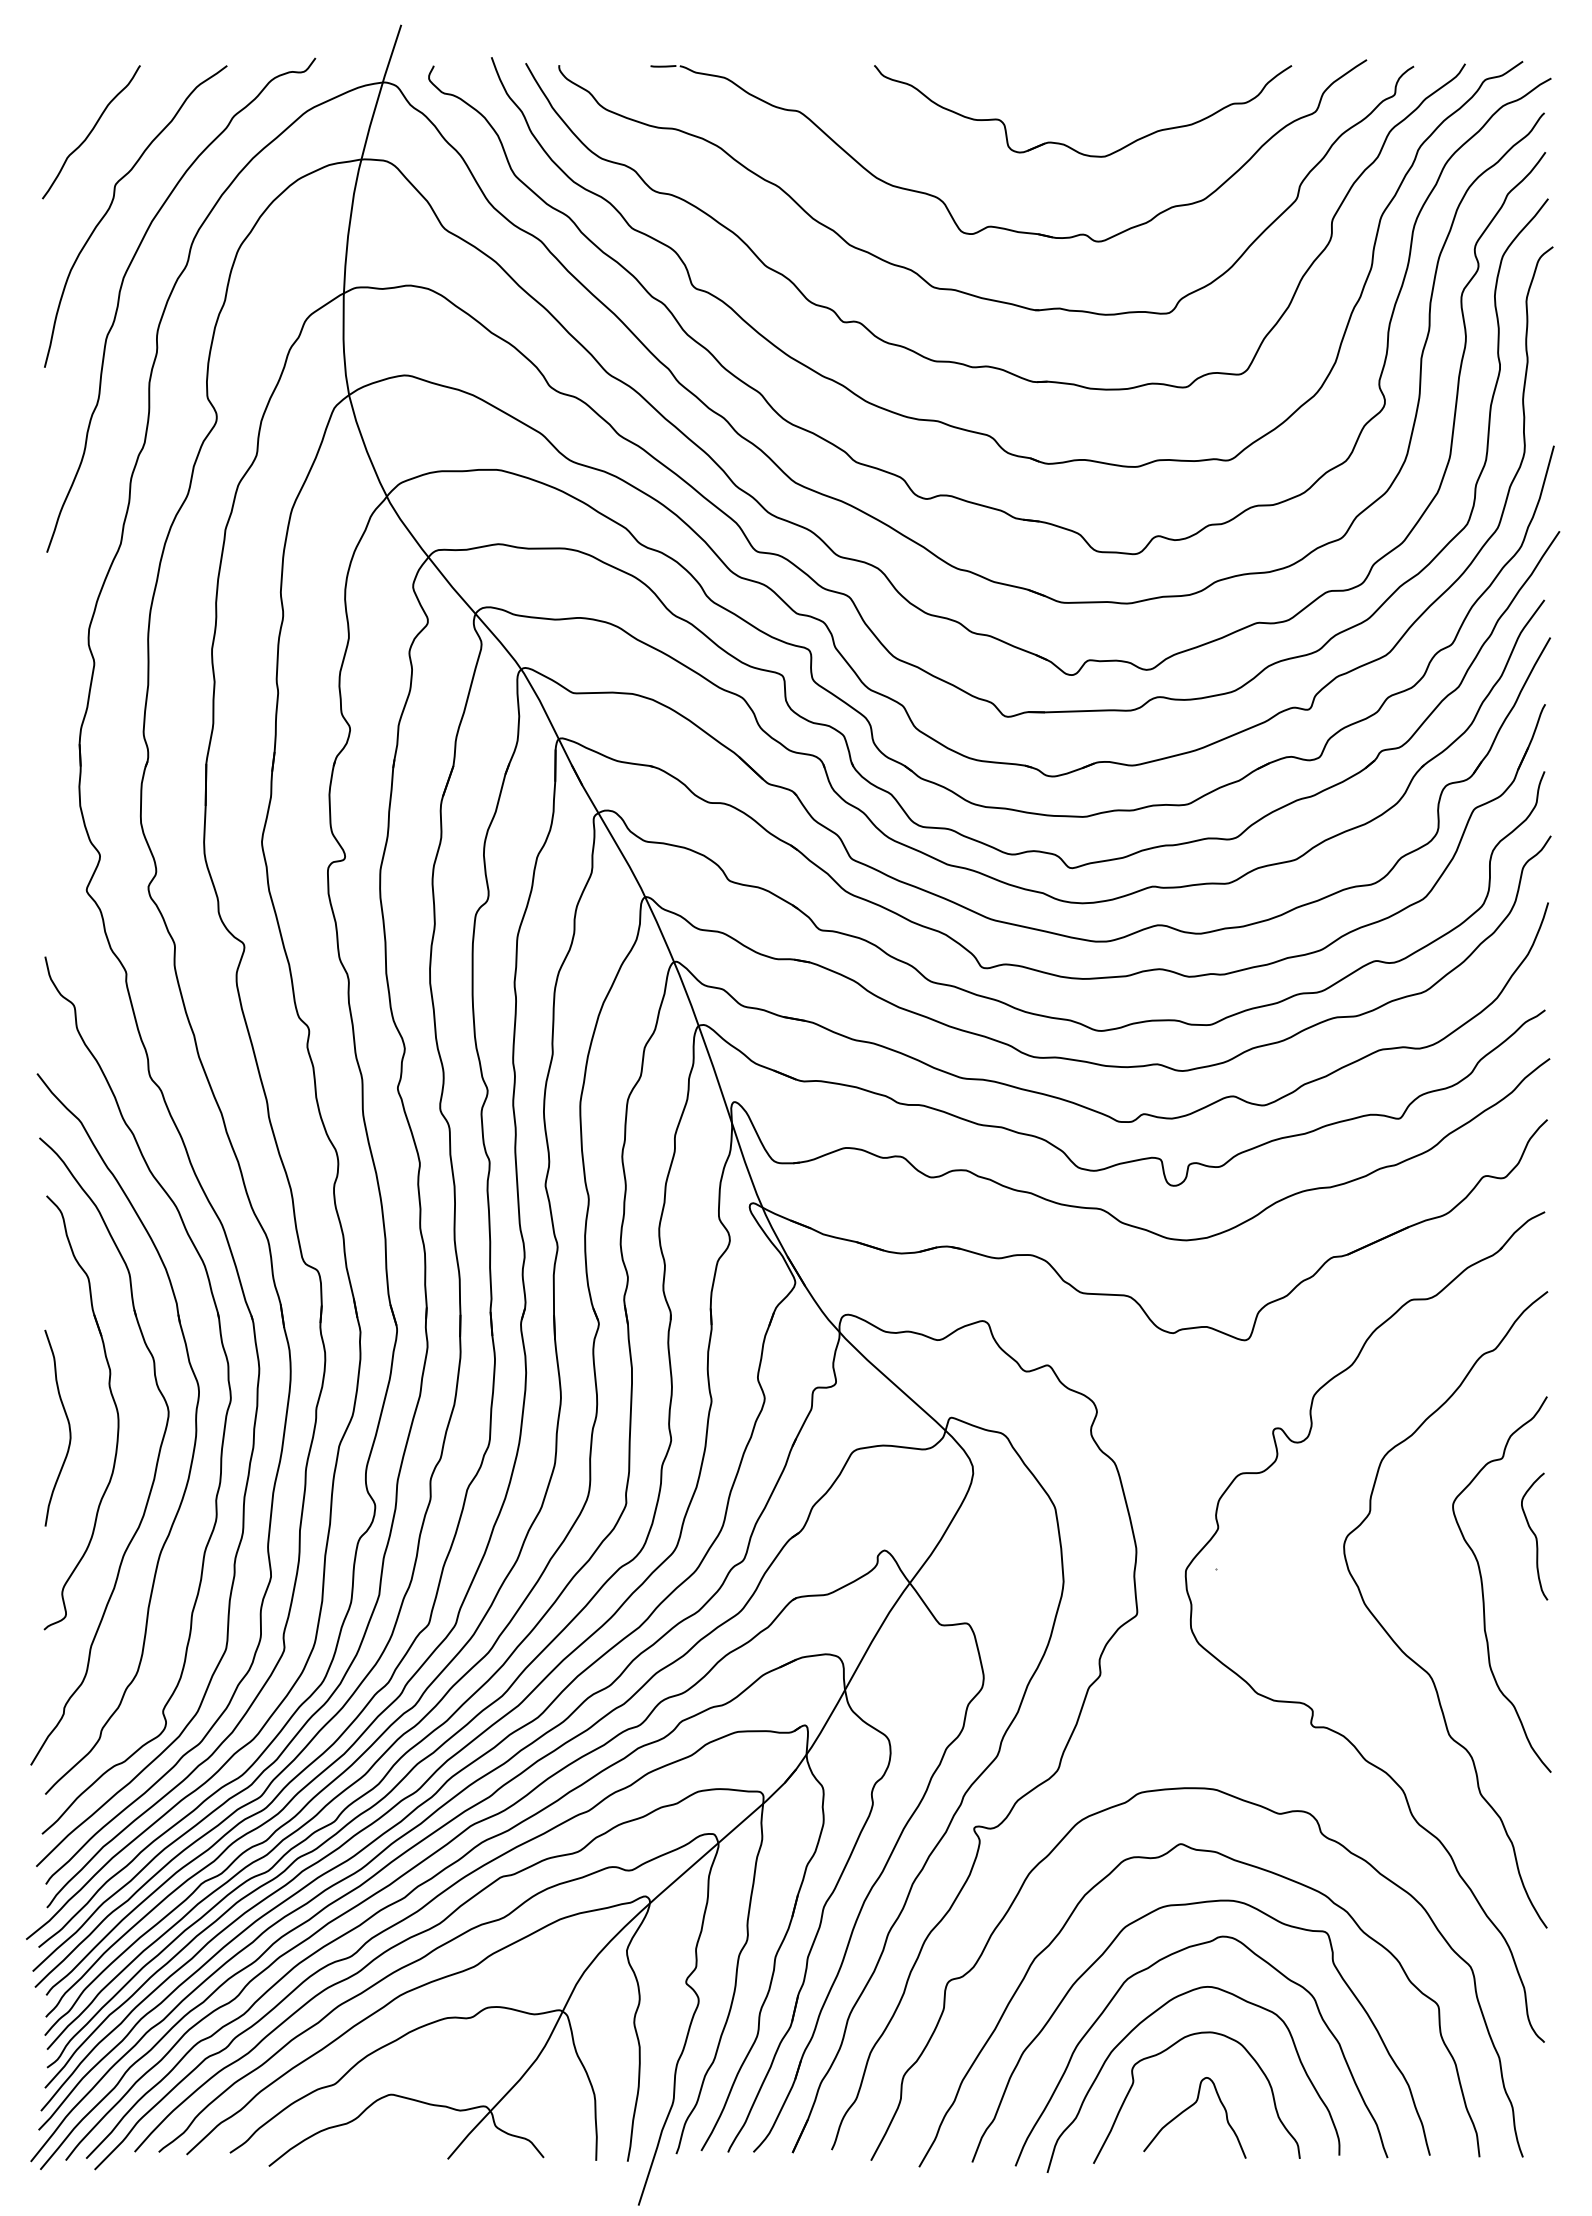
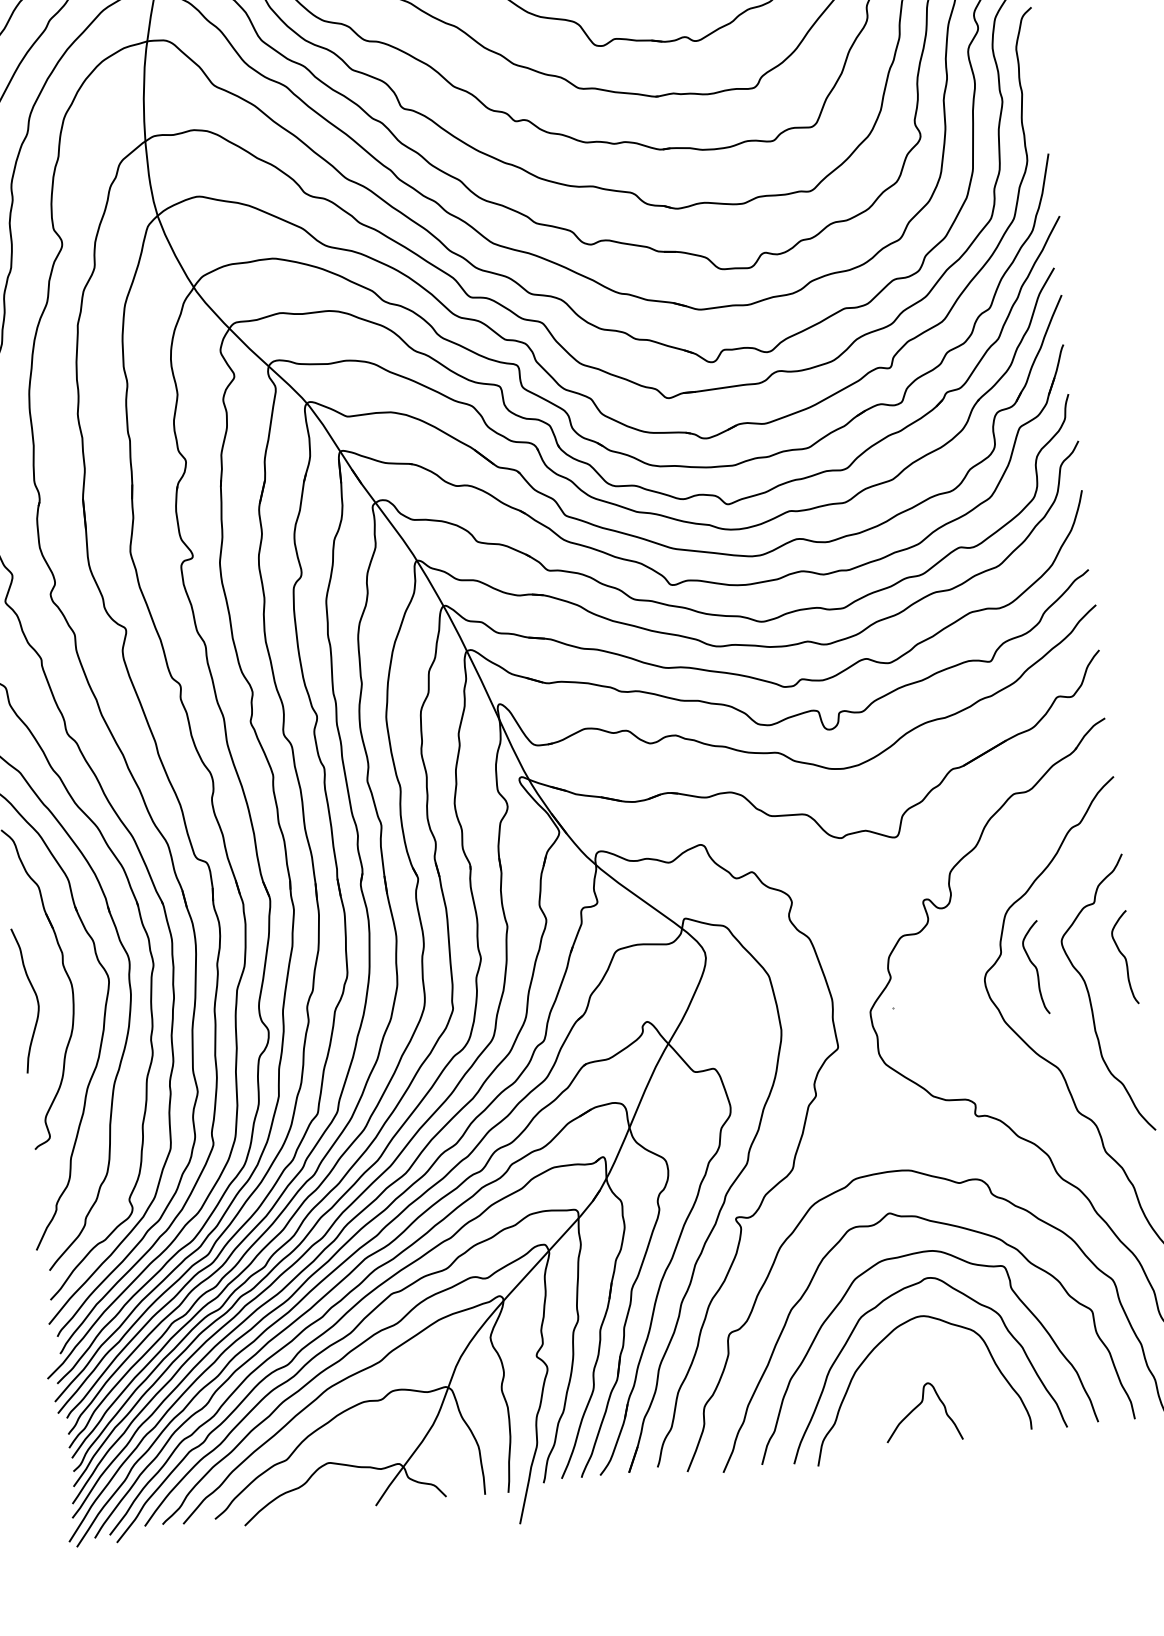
curve: (1413, 1536) -> (1035, 967), added
curve: (1165, 2051) -> (895, 1367), removed

